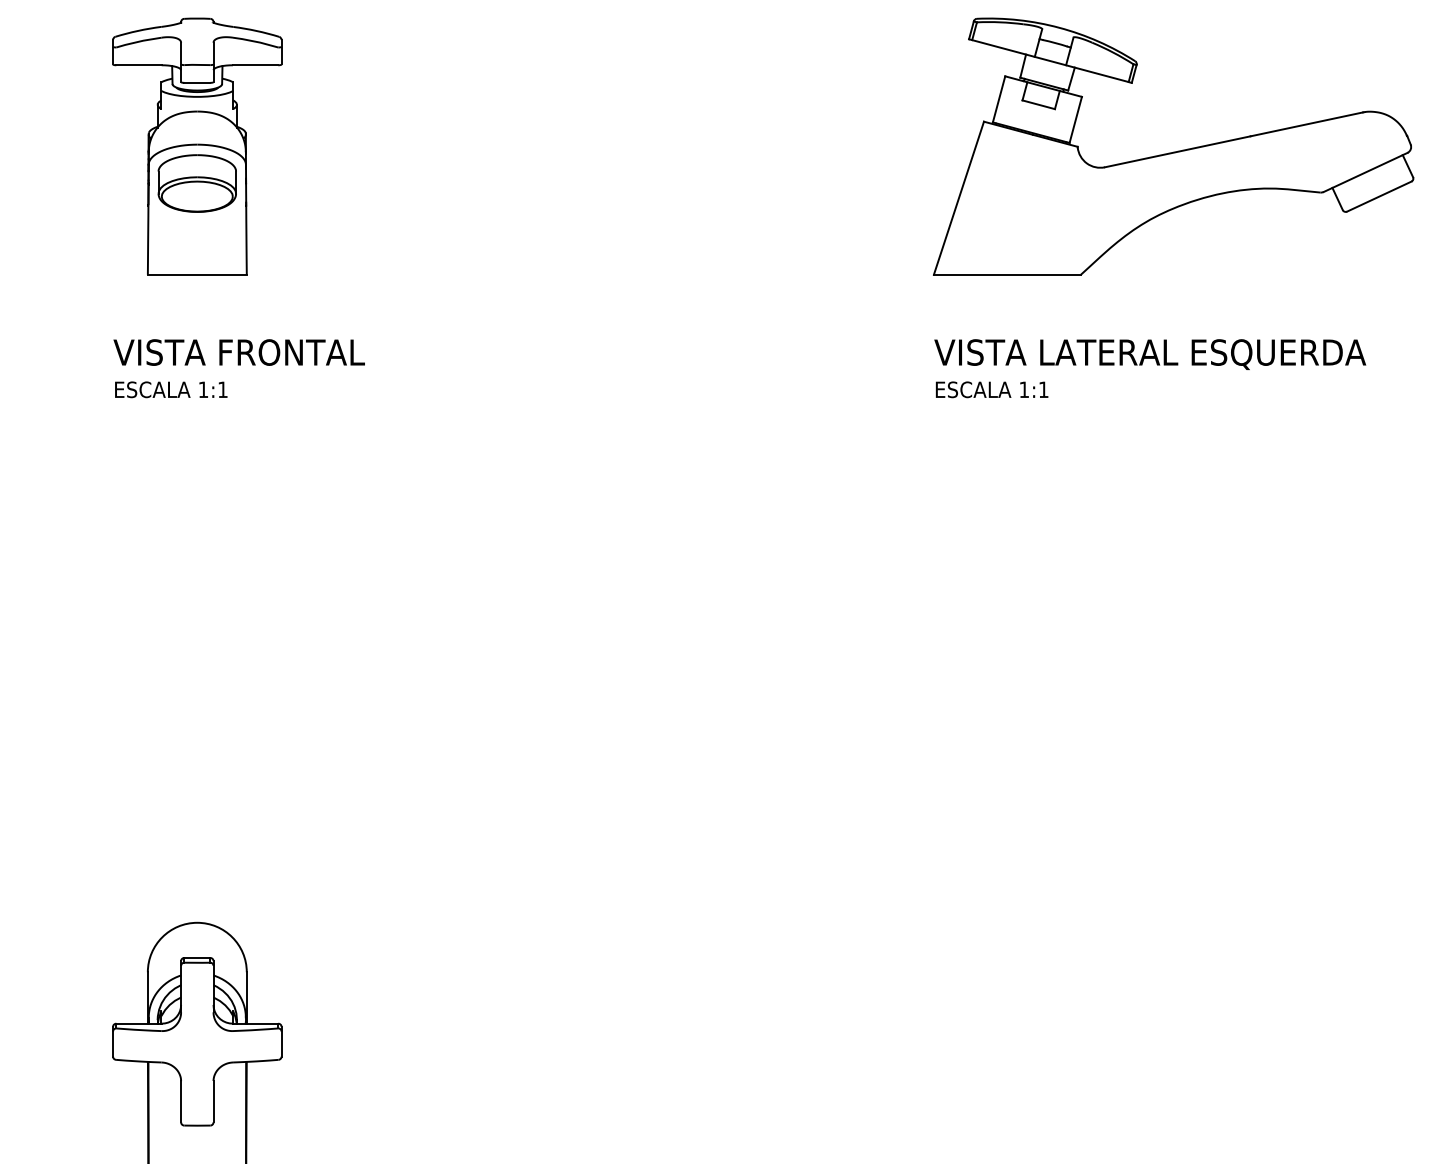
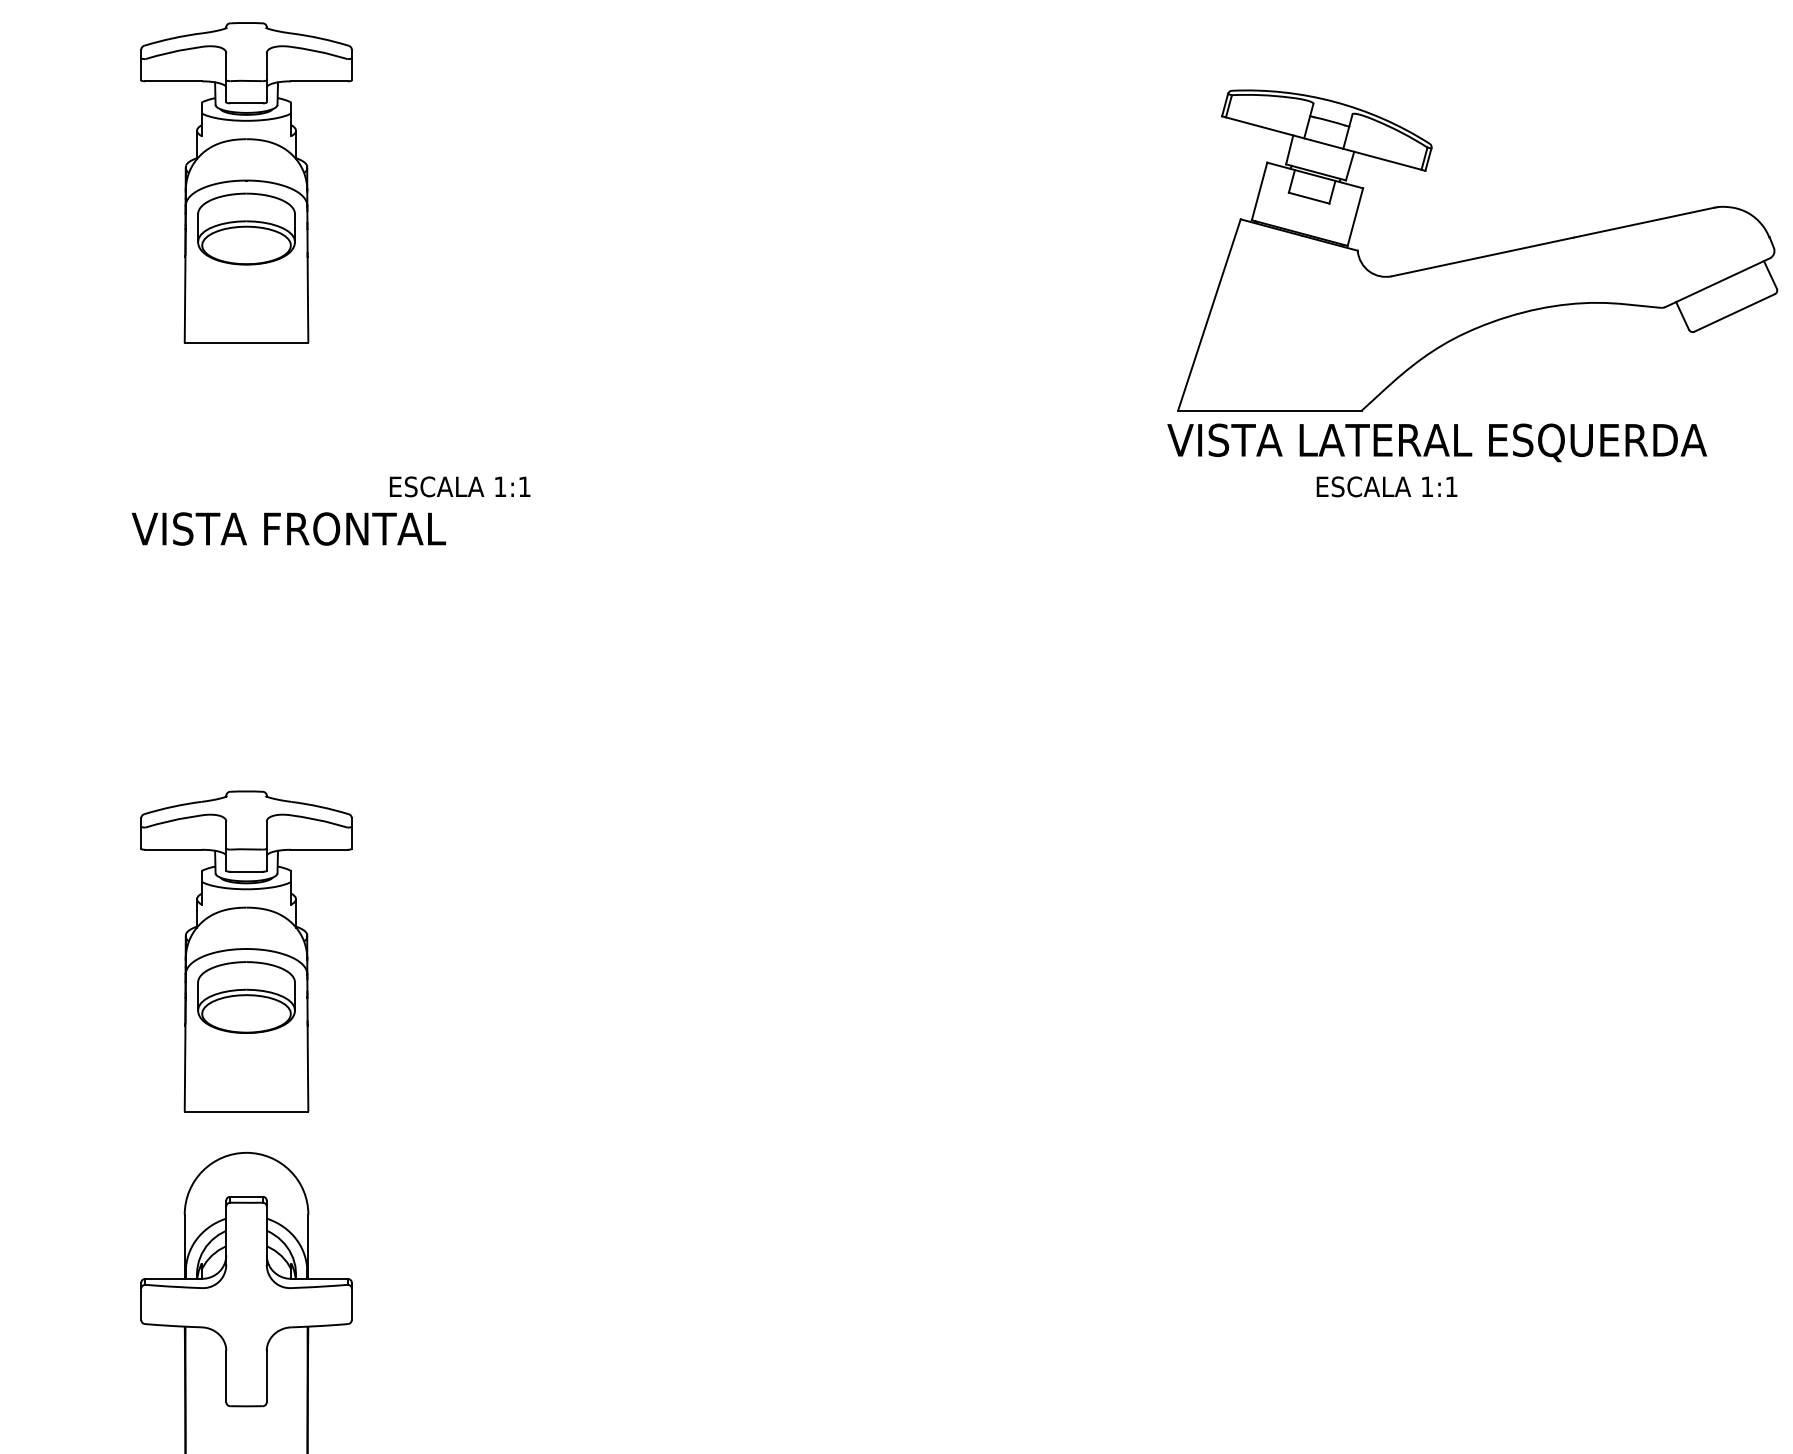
part: (1173, 146) -> (1477, 250), moved
text: (238, 352) -> (287, 528), moved
text: (171, 389) -> (460, 486), moved
text: (992, 389) -> (1387, 486), moved
part: (197, 761) -> (246, 951), added

